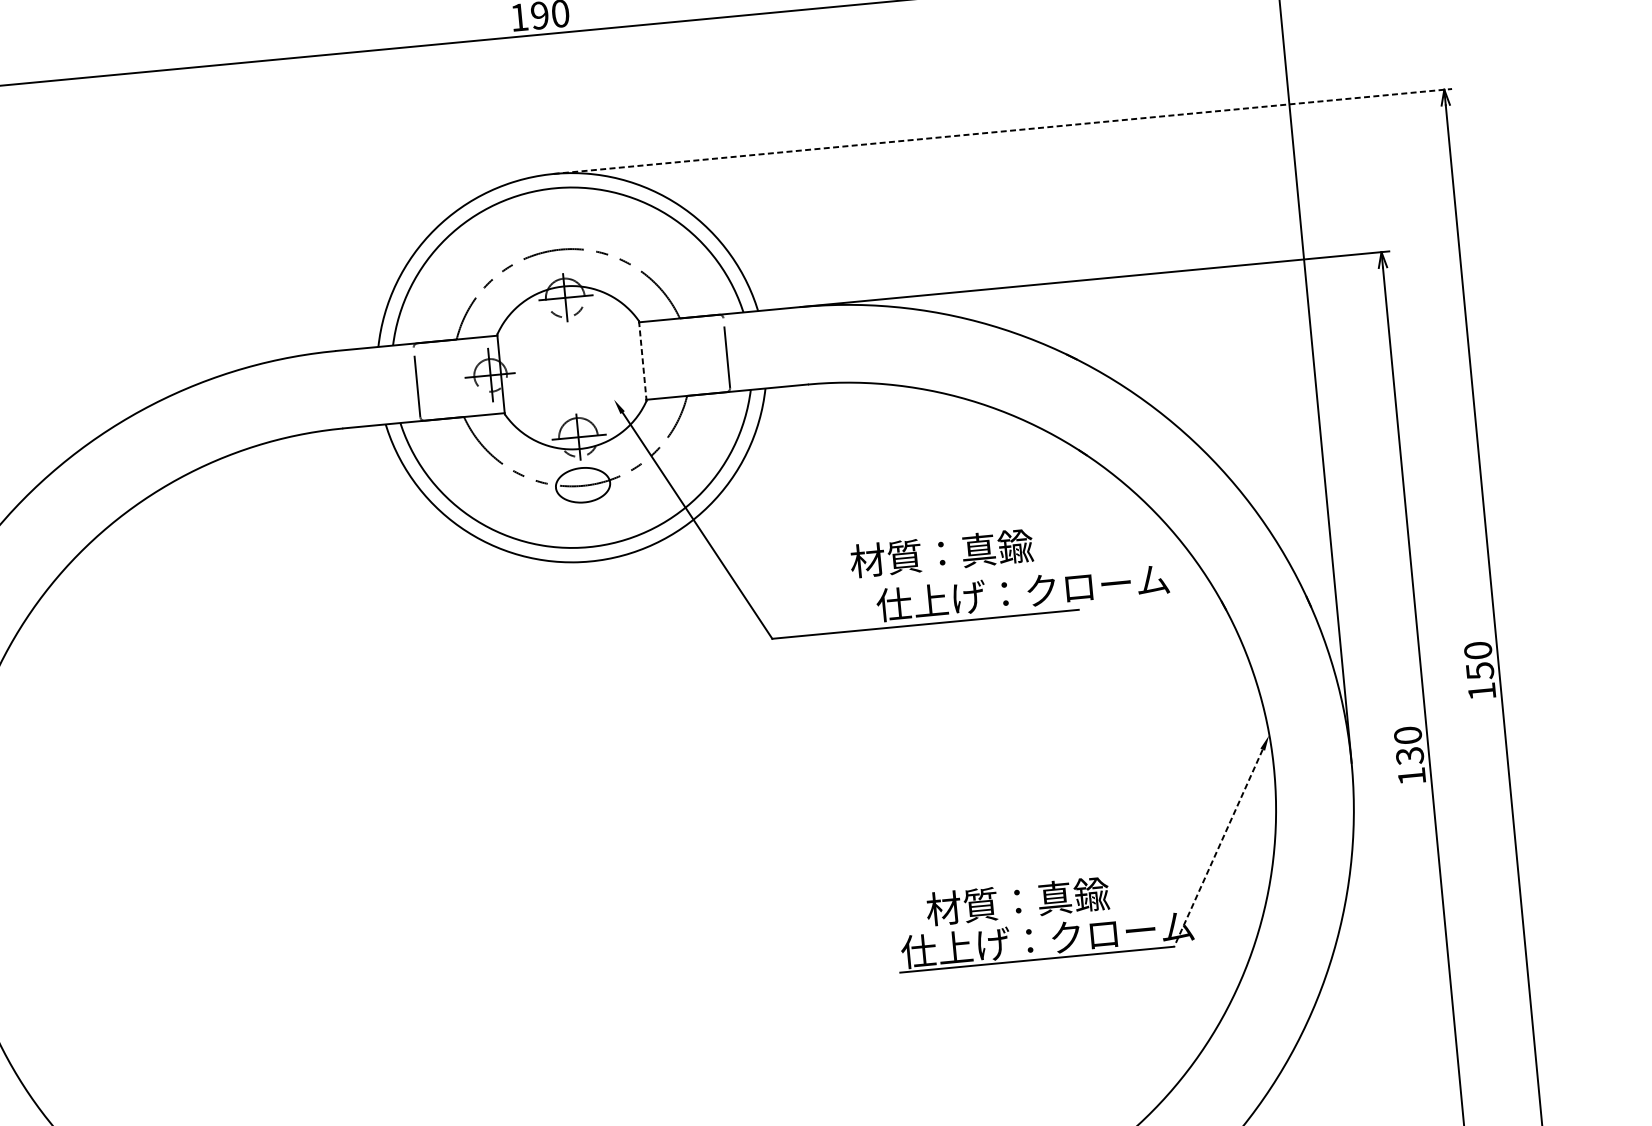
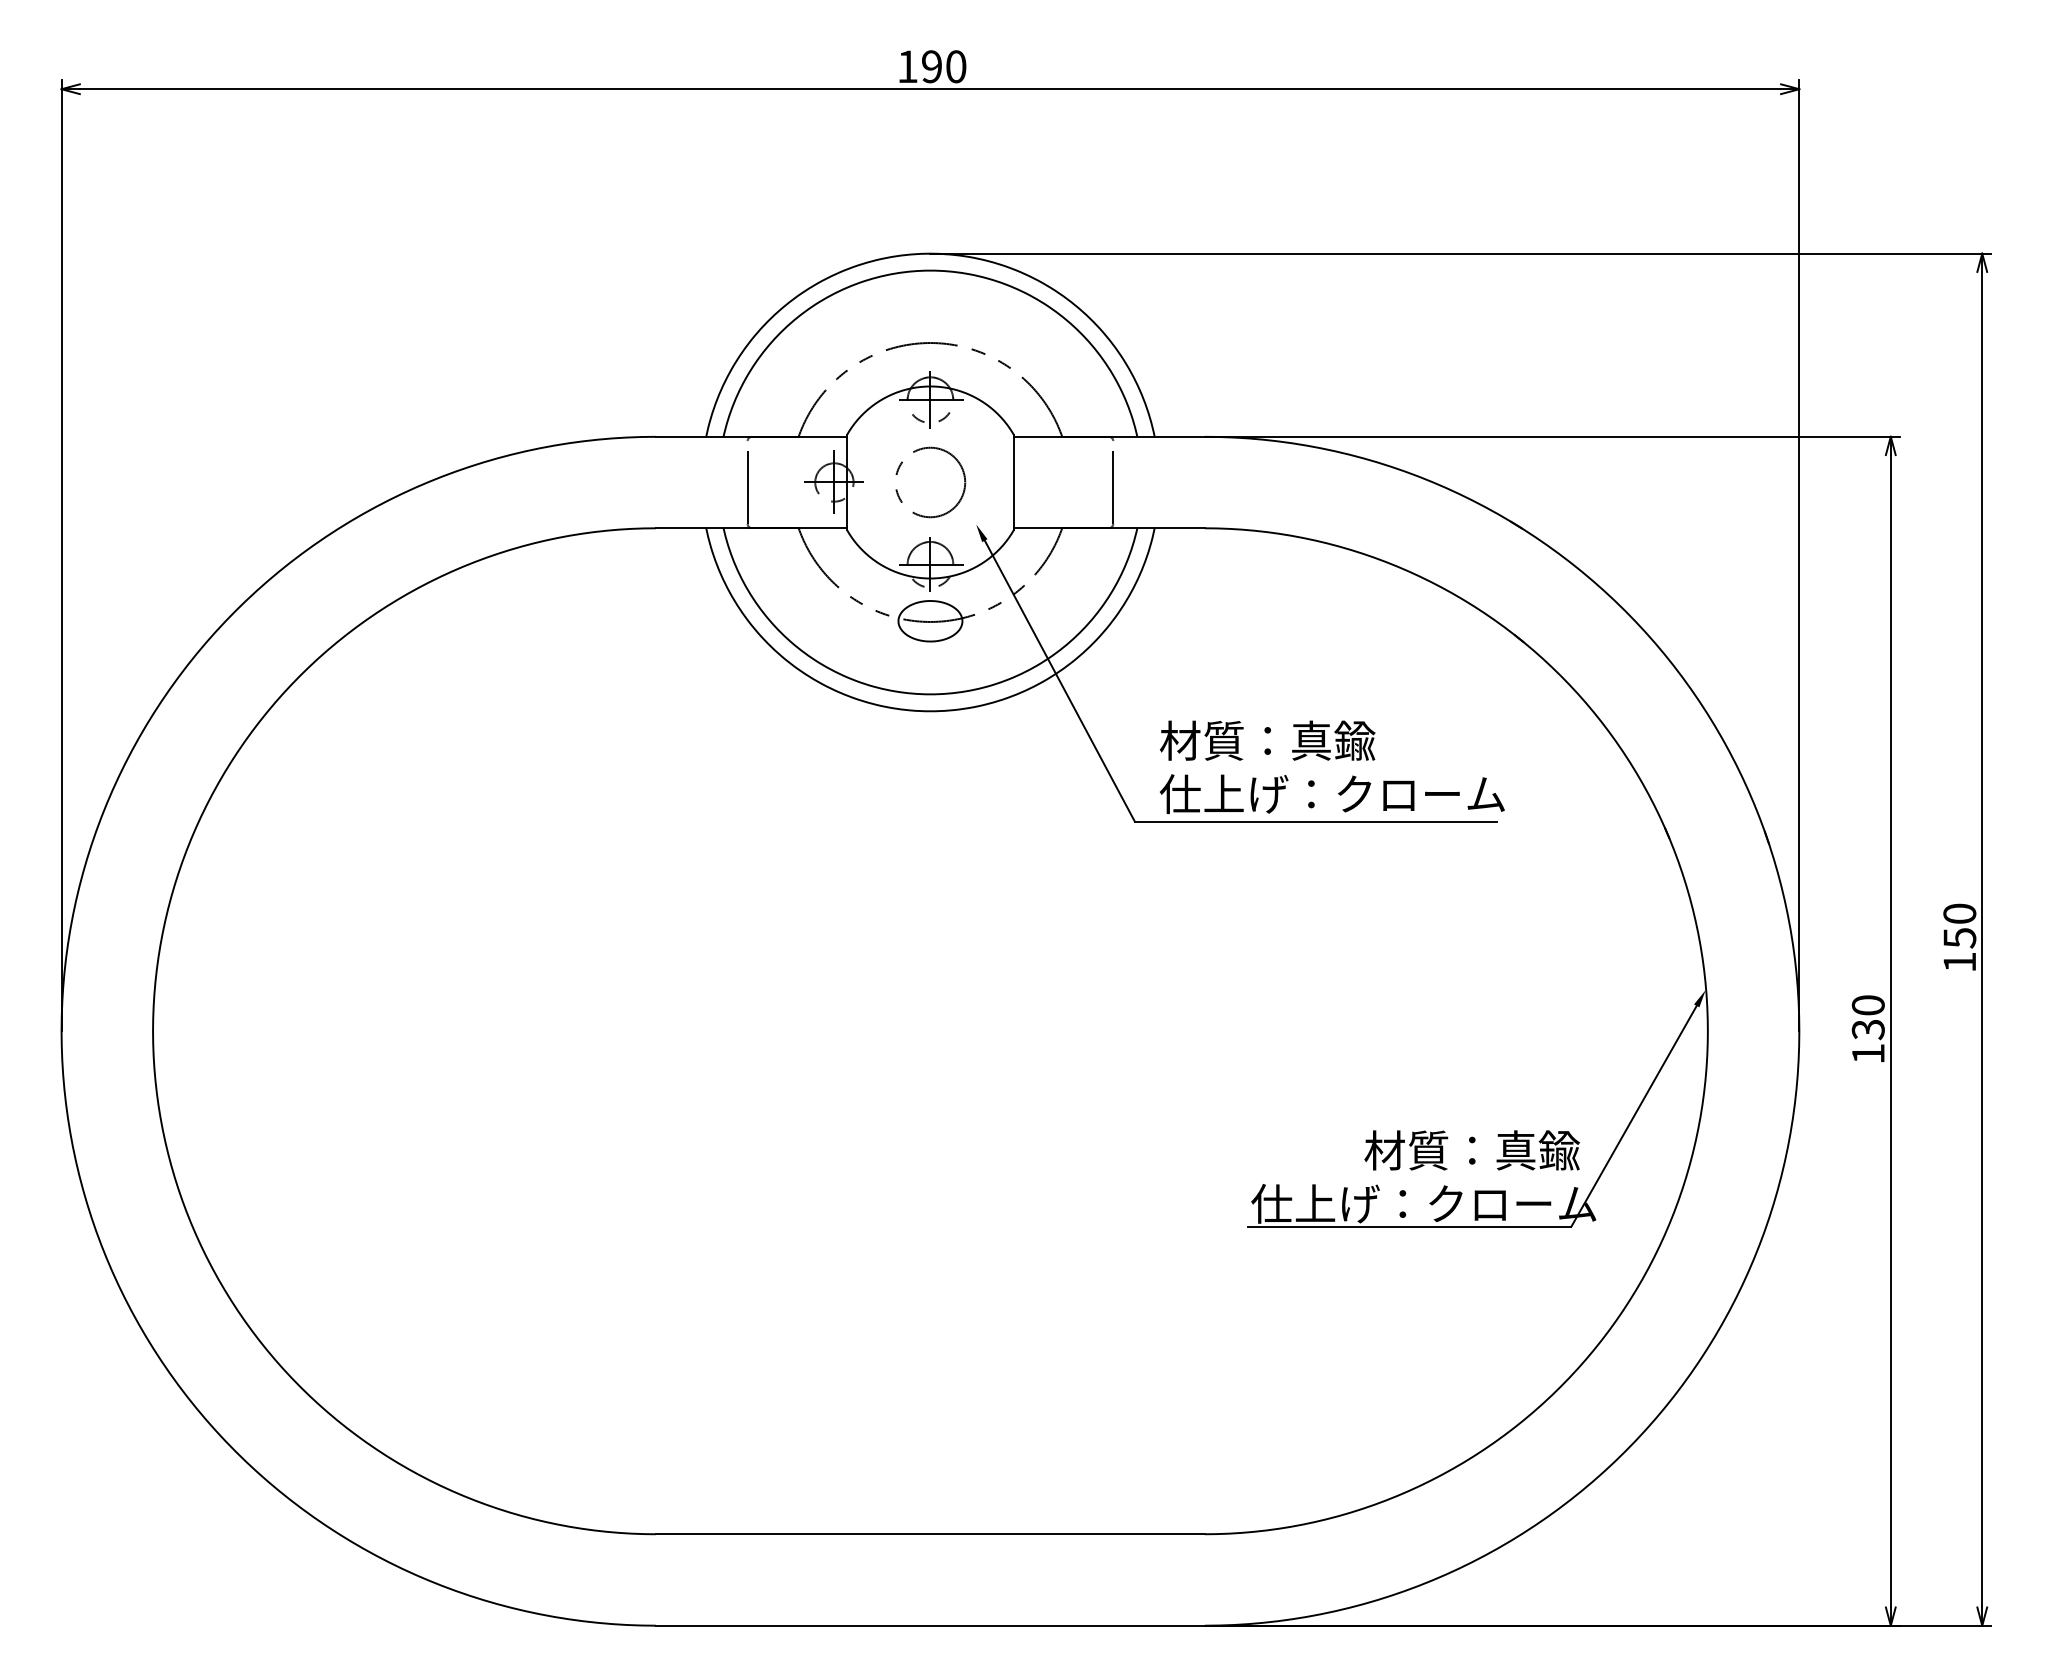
line: (1003, 131) -> (1461, 253), dashed -> solid
part: (599, 360) -> (963, 477), added
line: (643, 361) -> (1014, 482), dashed -> solid
text: (941, 553) -> (1267, 740), moved
text: (1022, 591) -> (1332, 793), moved
line: (1218, 848) -> (1633, 1116), dashed -> solid
text: (1017, 901) -> (1471, 1150), moved

